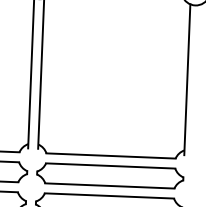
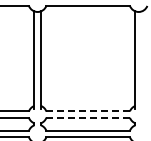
line: (111, 156) -> (88, 111), solid -> dashed
line: (111, 165) -> (88, 117), solid -> dashed

